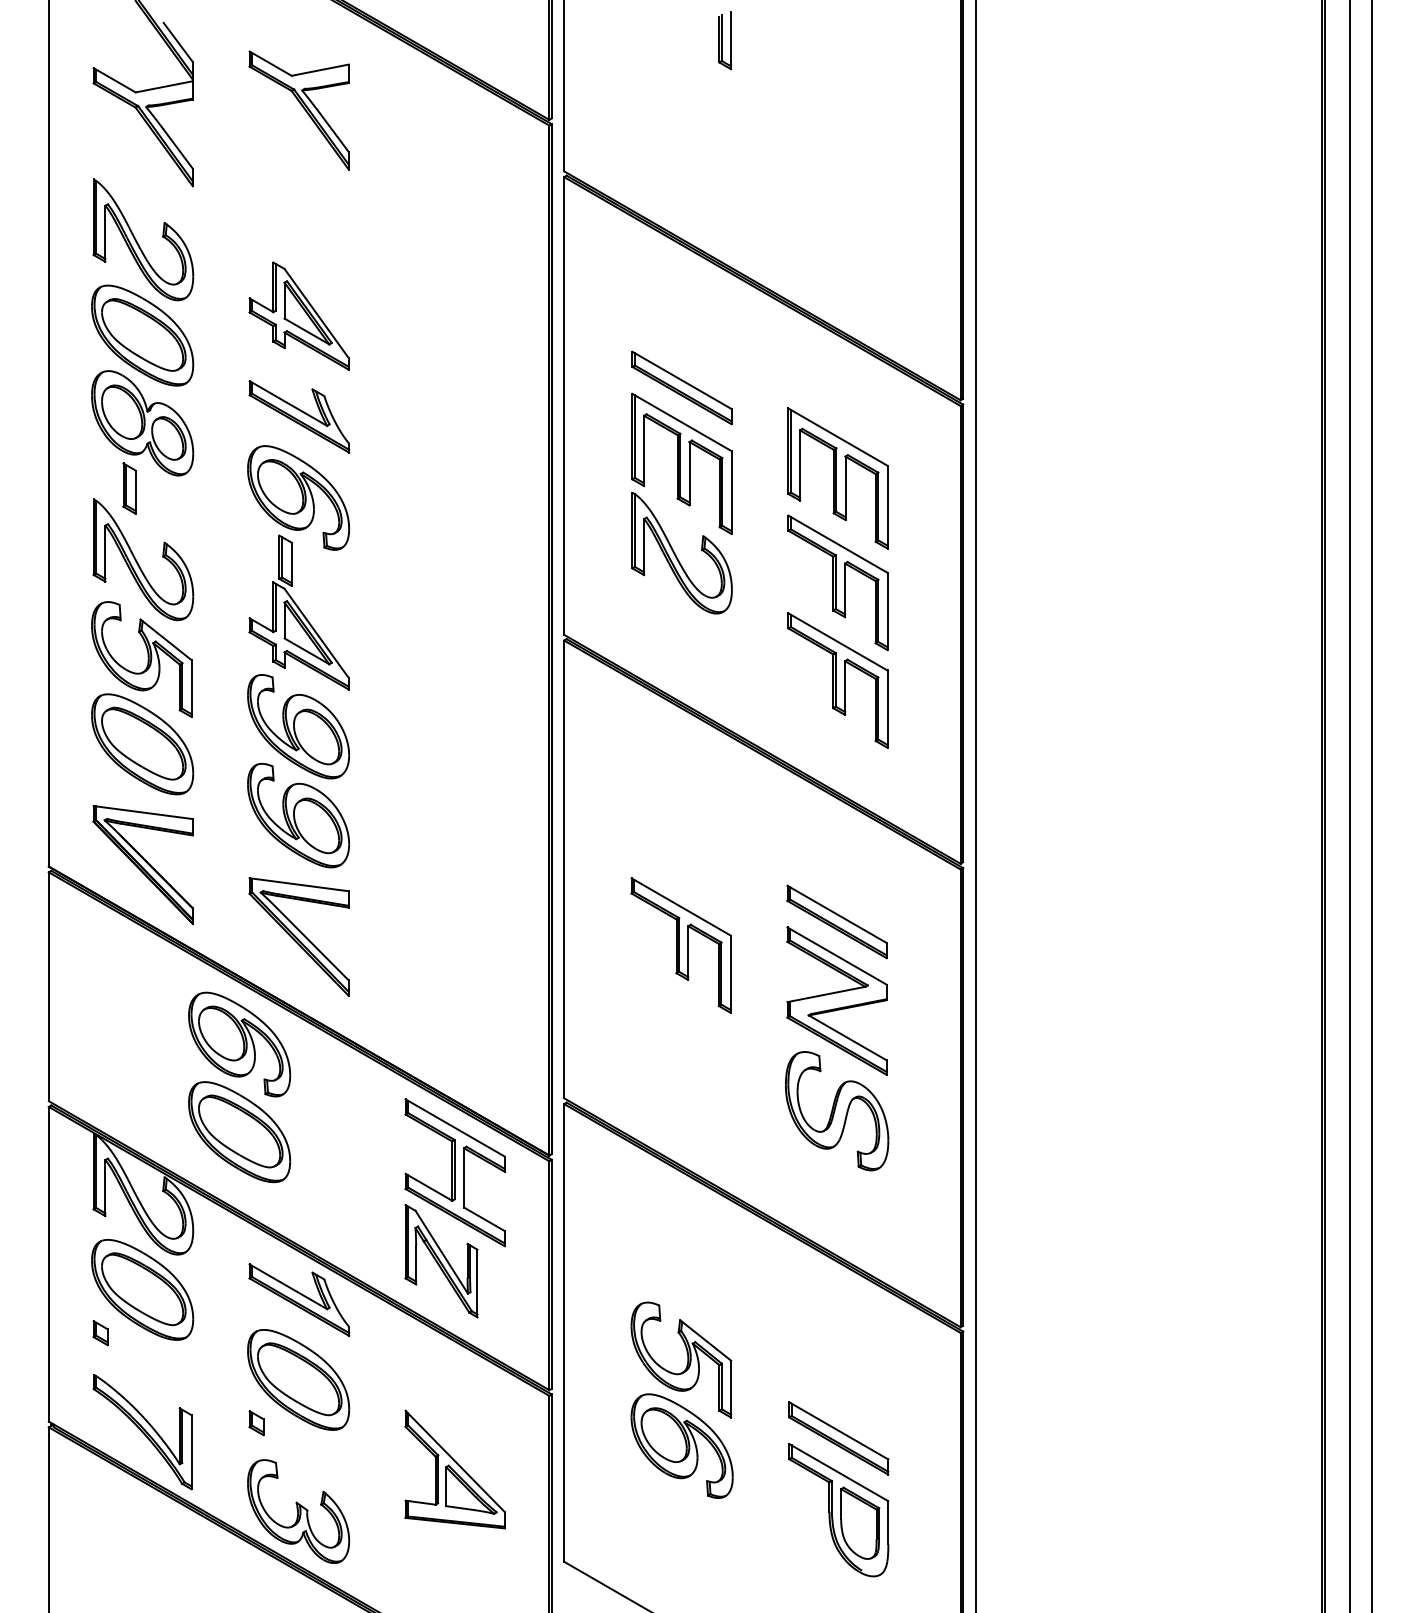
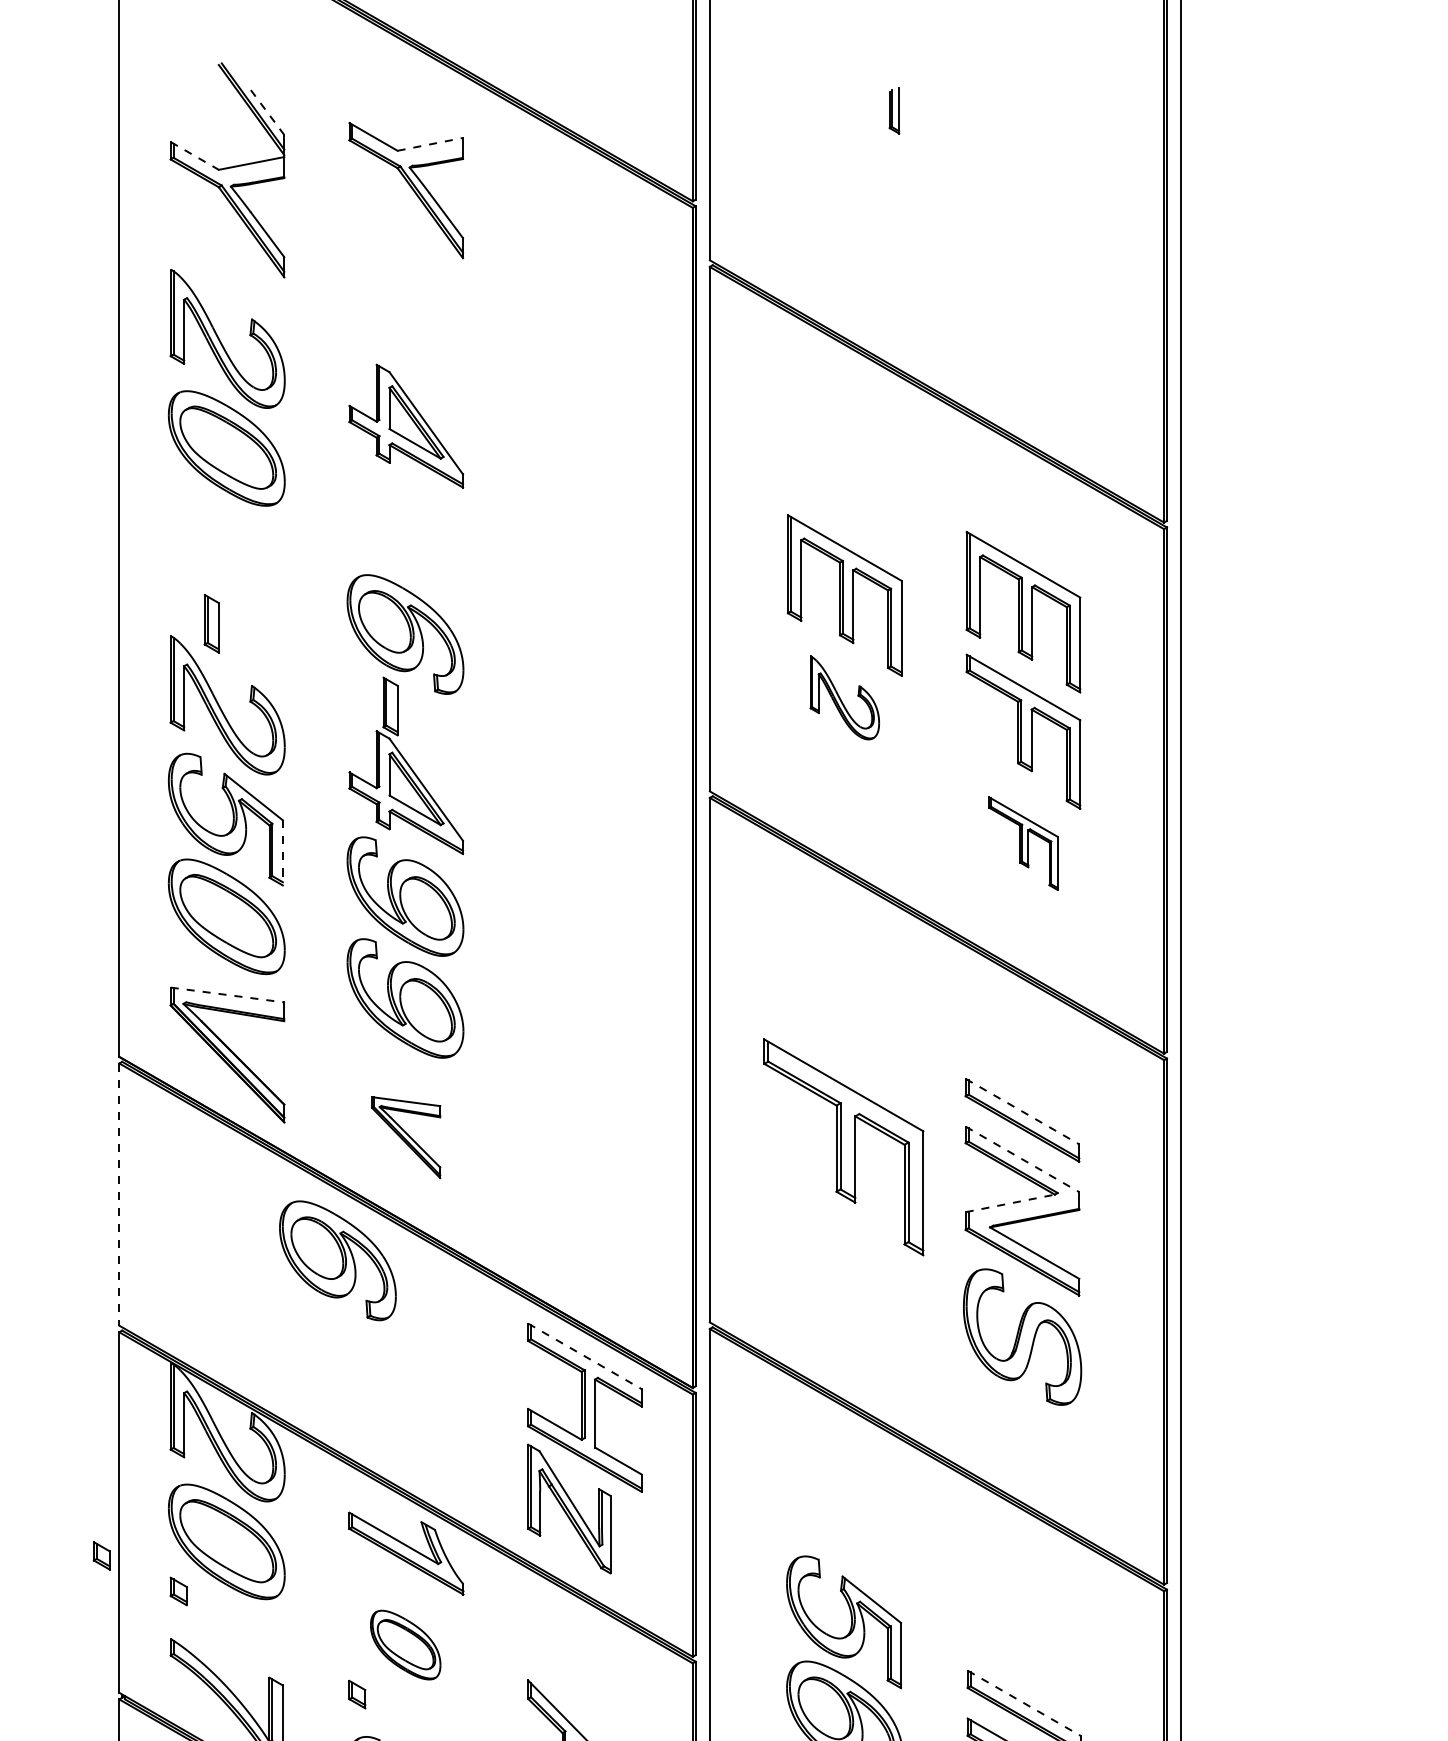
part: (725, 40) -> (894, 110), size x0.7
line: (178, 42) -> (267, 112), solid -> dashed
line: (320, 70) -> (430, 144), solid -> dashed
line: (115, 80) -> (195, 156), solid -> dashed
part: (681, 387) -> (844, 507), removed
part: (299, 416) -> (406, 541), removed
part: (142, 423) -> (226, 549), removed
part: (681, 553) -> (844, 698), size x0.6
part: (837, 680) -> (1022, 843), size x0.6
line: (191, 689) -> (282, 853), solid -> dashed
line: (143, 812) -> (227, 994), solid -> dashed
line: (837, 914) -> (1022, 1111), solid -> dashed
part: (298, 936) -> (405, 1136), size x0.6
part: (680, 945) -> (843, 1147), size x1.4
line: (837, 956) -> (1022, 1159), solid -> dashed
line: (48, 987) -> (118, 1195), solid -> dashed
line: (826, 994) -> (1010, 1203), solid -> dashed
line: (455, 1128) -> (585, 1356), solid -> dashed
part: (239, 1132) -> (337, 1361), removed
part: (33, 1302) -> (101, 1556), added
part: (298, 1379) -> (405, 1644), size x0.6
line: (839, 1431) -> (1025, 1704), solid -> dashed

